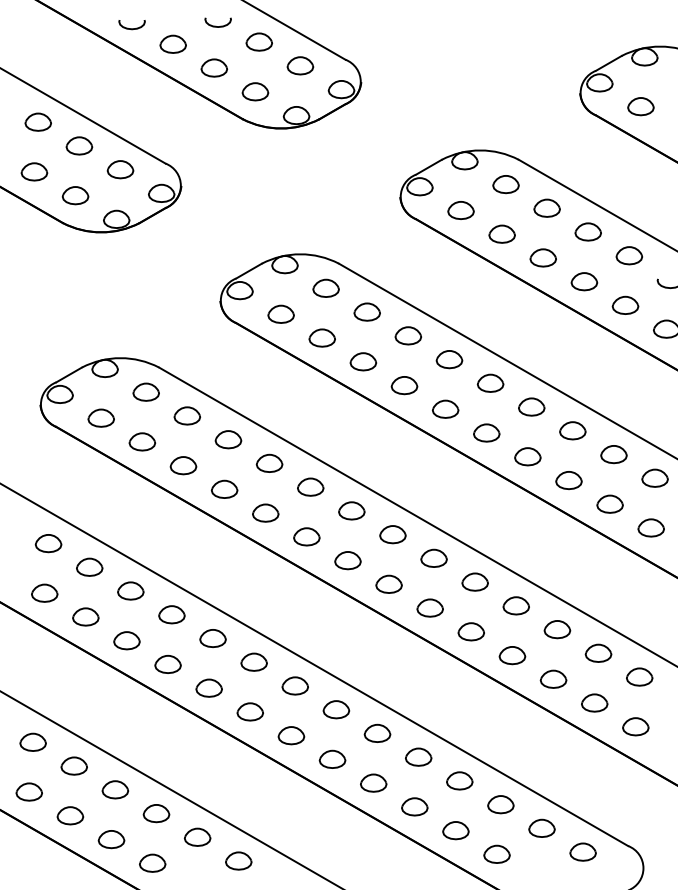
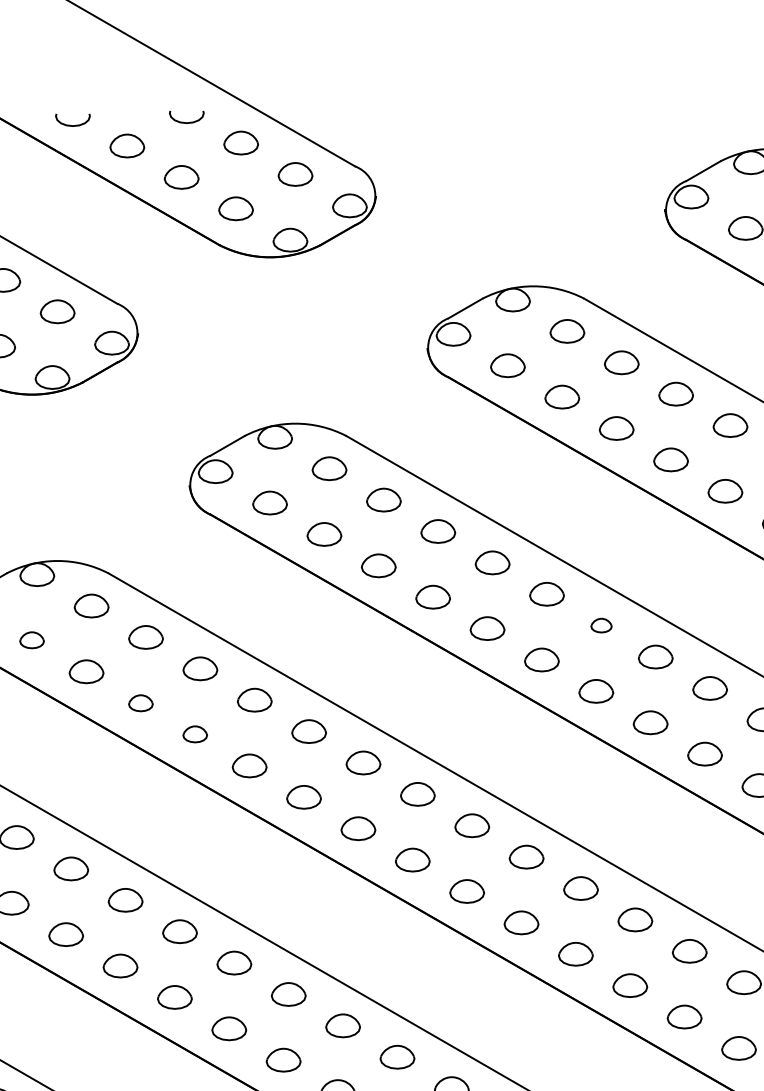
part: (531, 406) -> (601, 624), size x0.6
part: (100, 417) -> (31, 639), size x0.7
part: (183, 465) -> (140, 702), size x0.7
part: (224, 488) -> (195, 733), size x0.7

